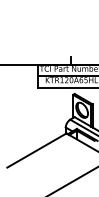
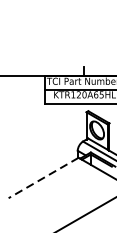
line: (36, 150) -> (43, 177), solid -> dashed

